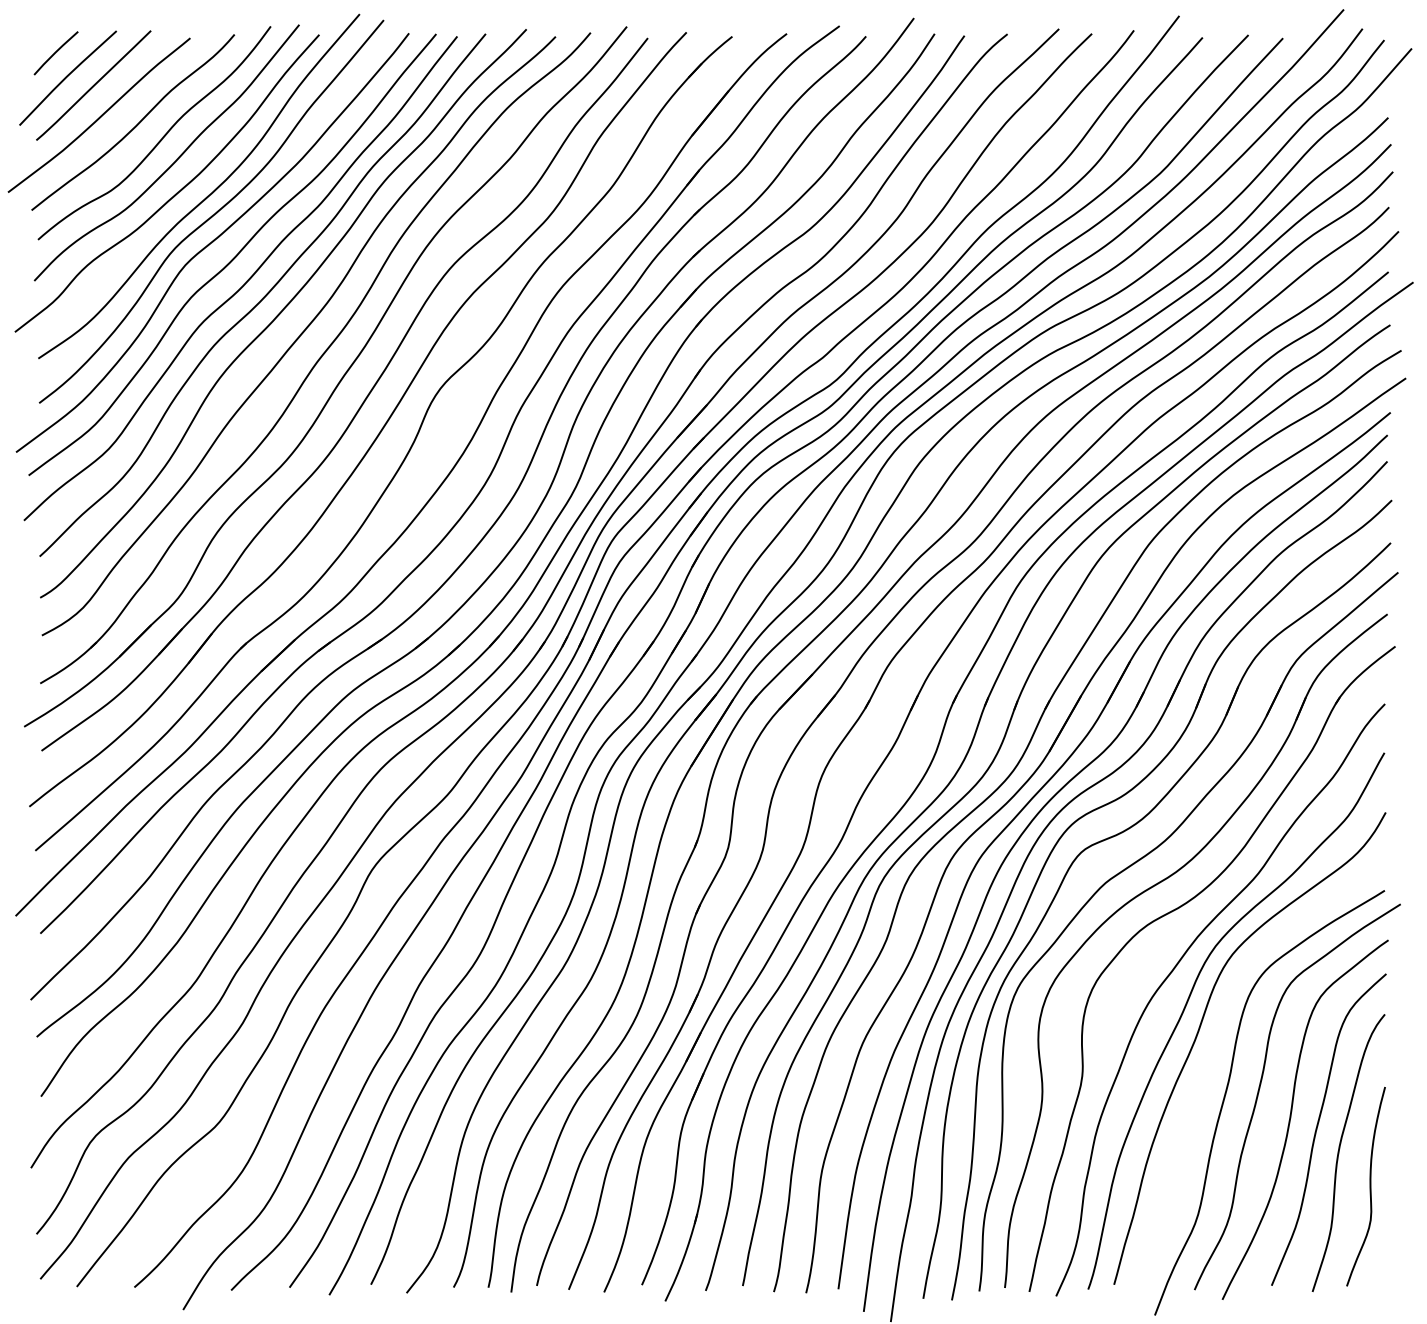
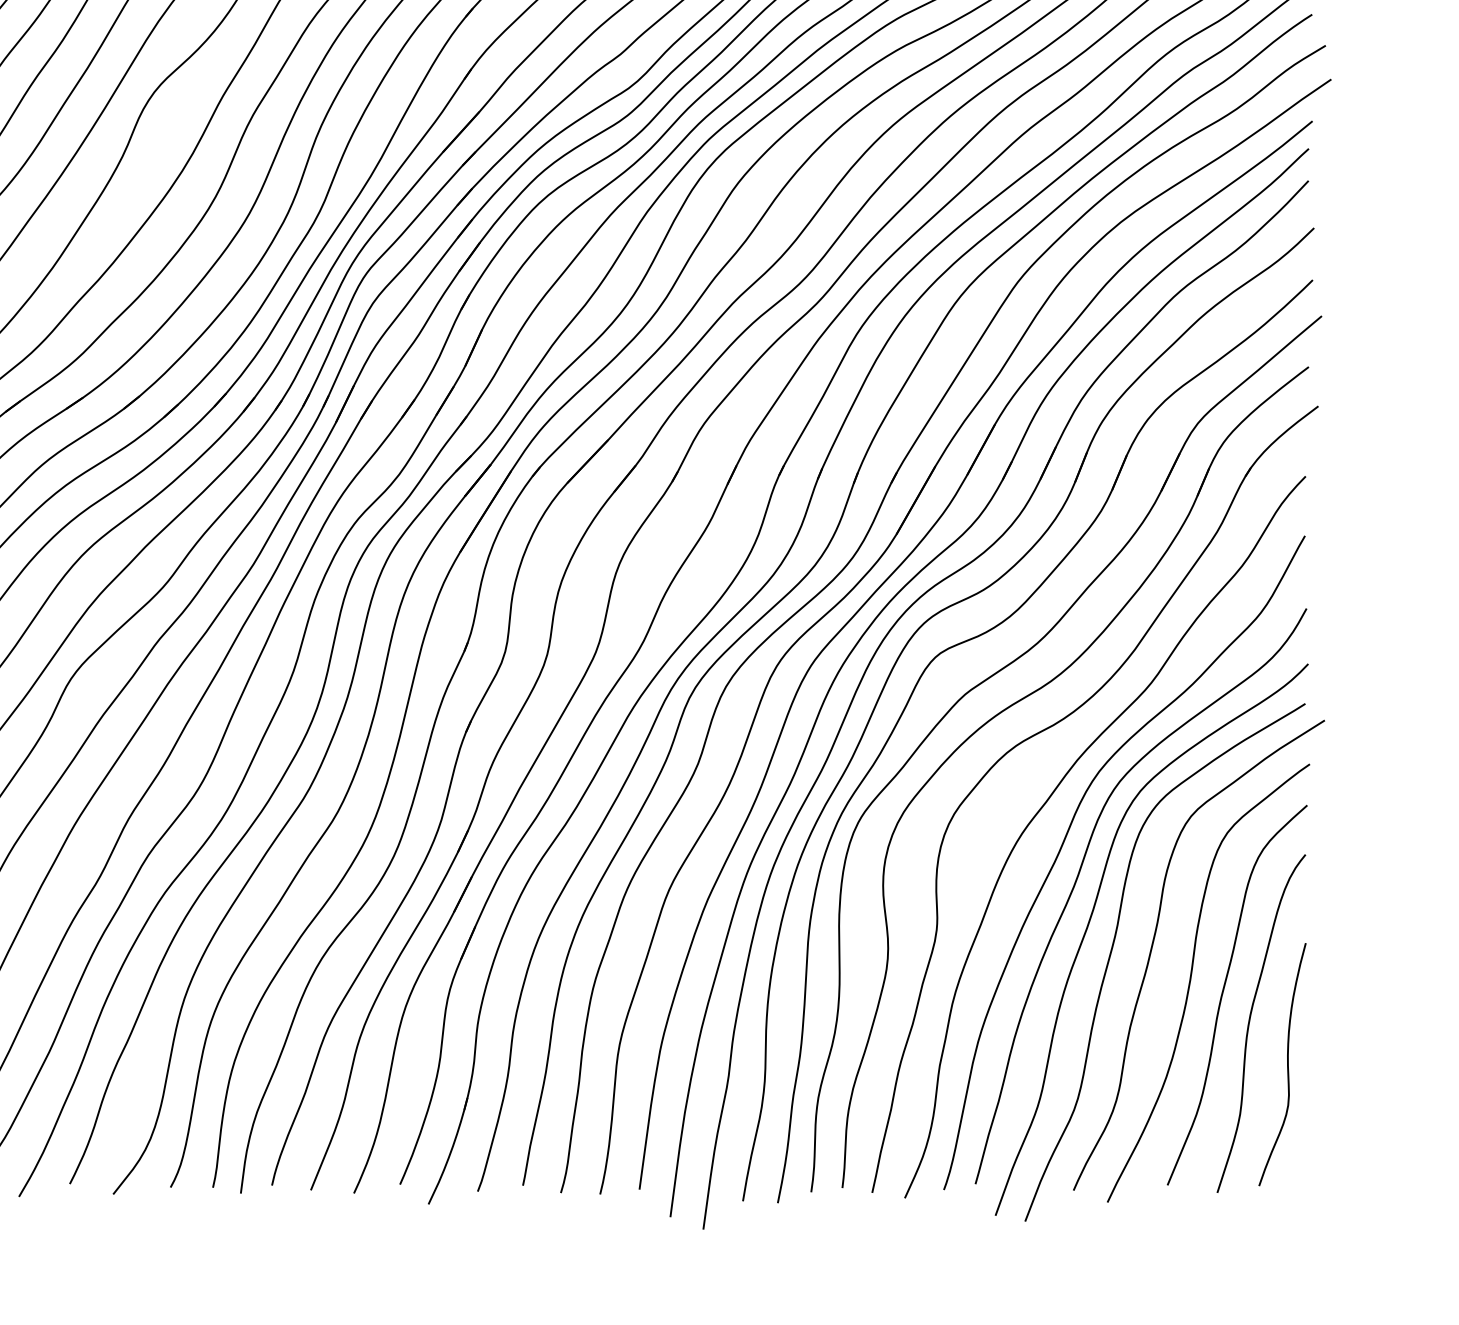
curve: (1209, 1067) -> (1091, 919), added

